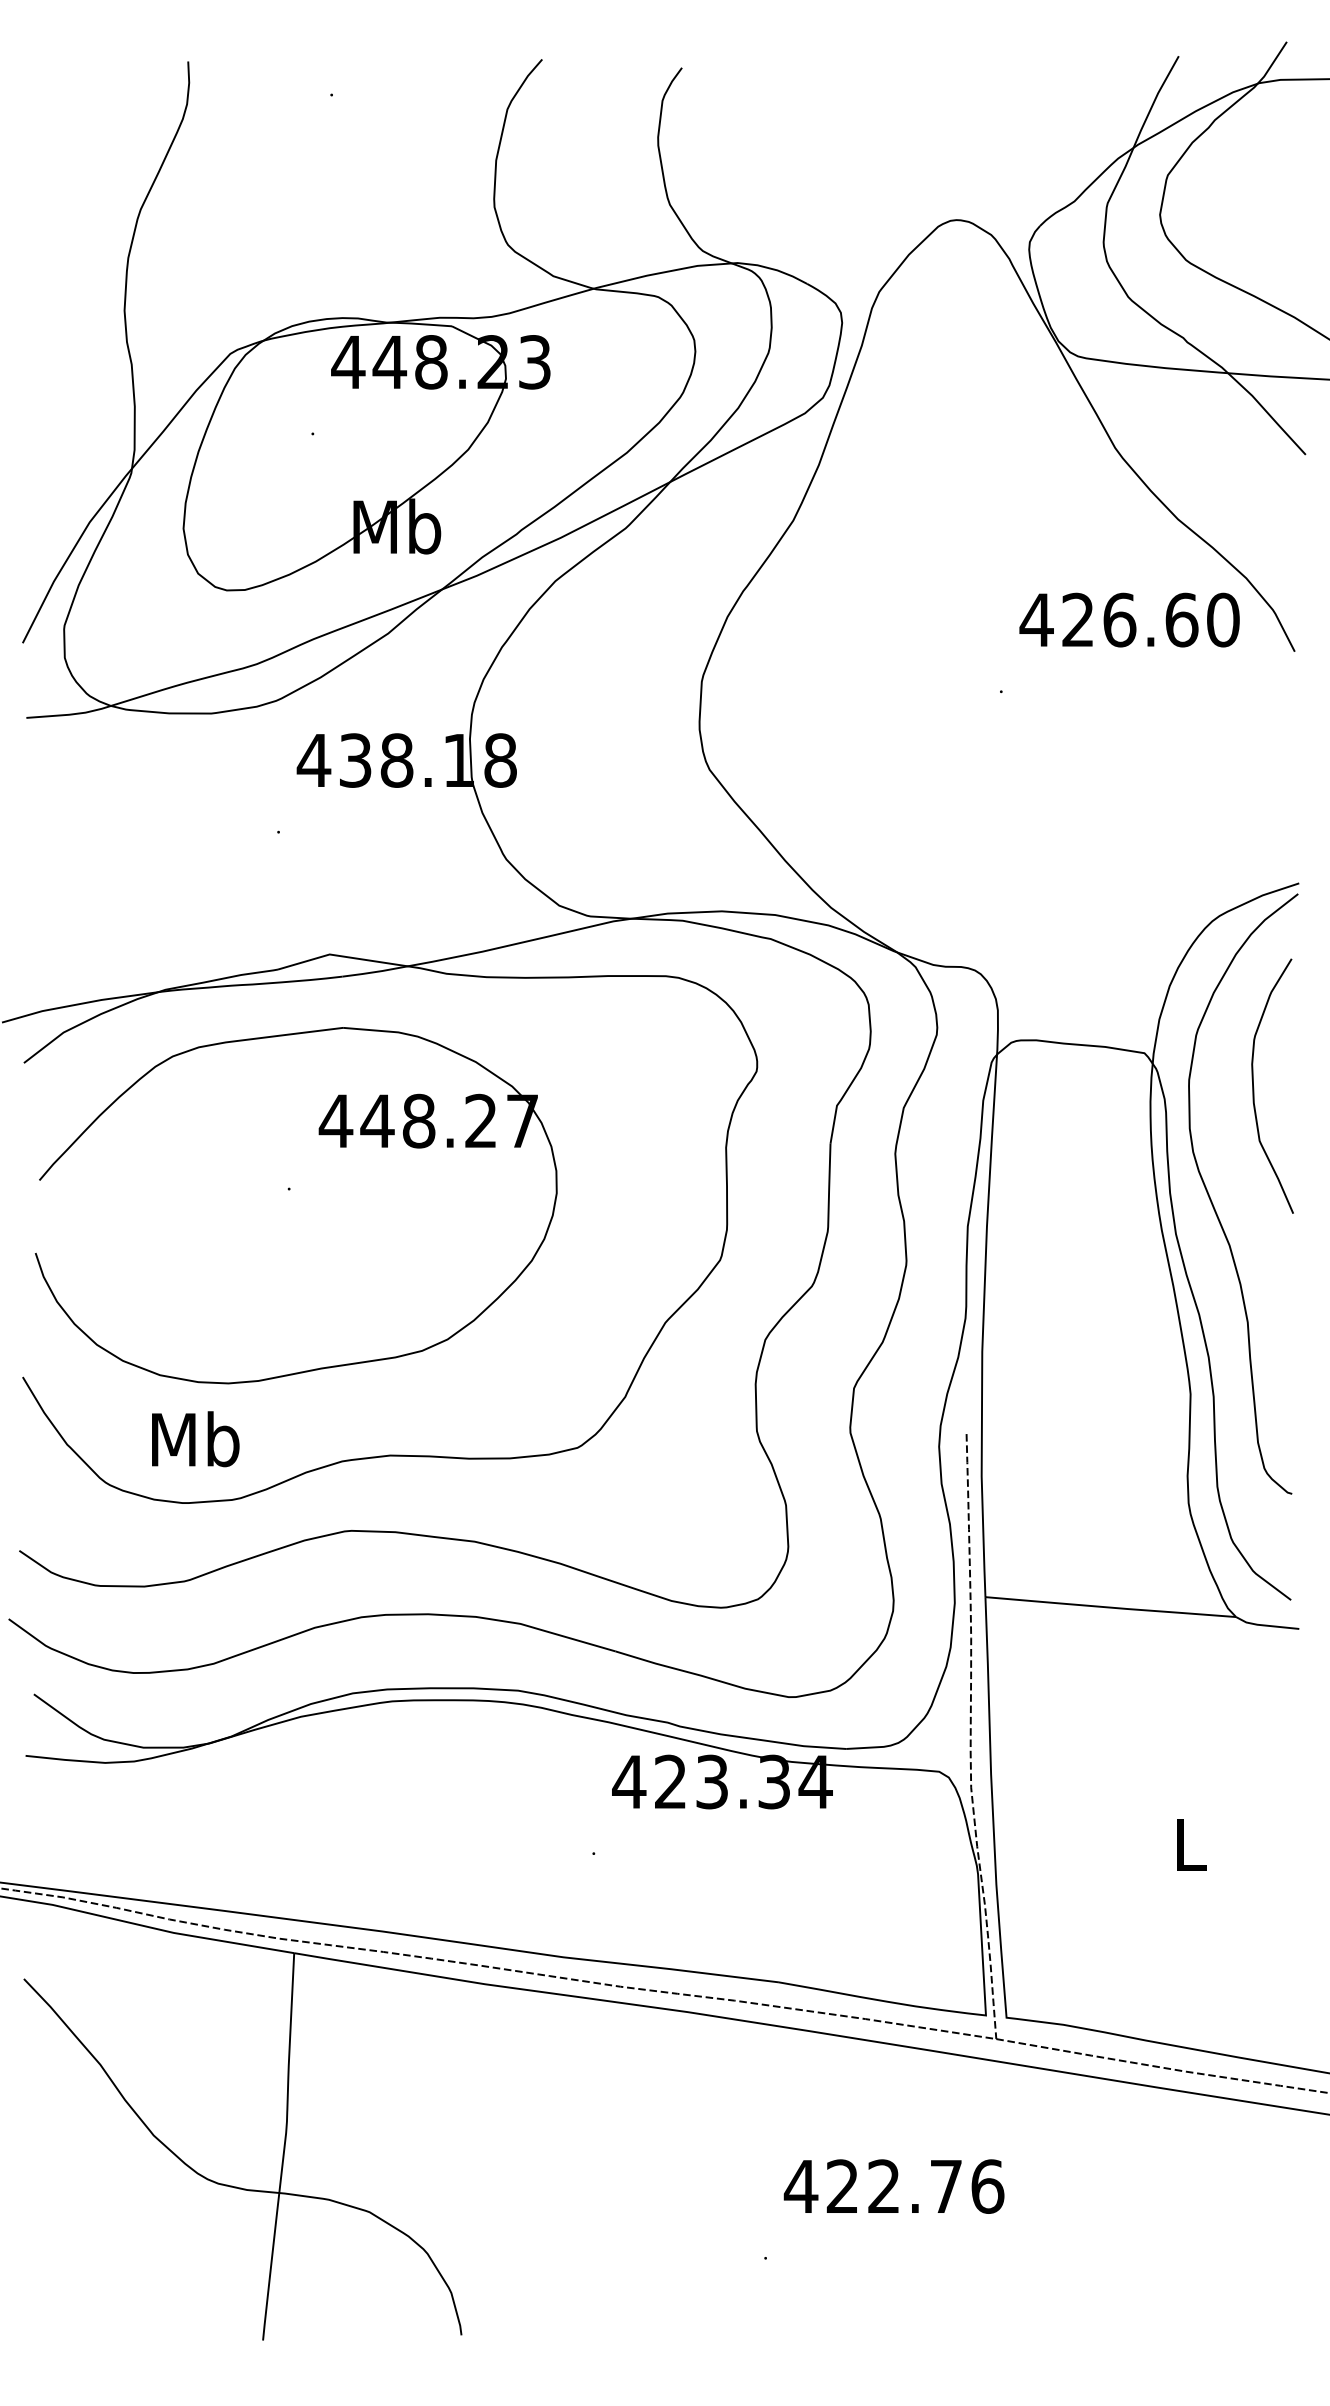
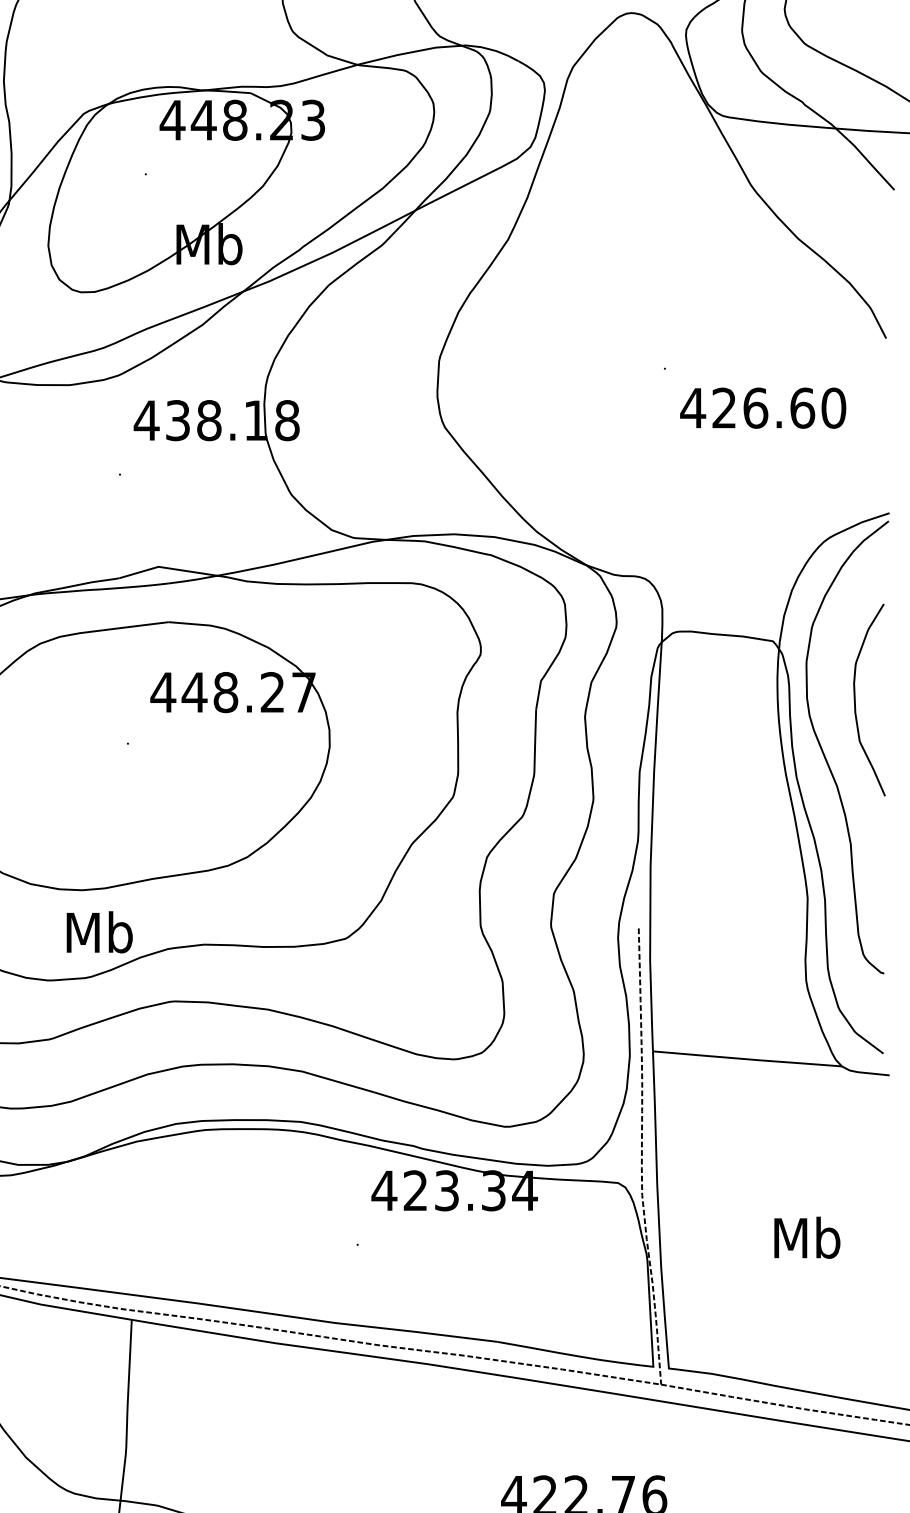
text: (1129, 619) -> (763, 407), moved
curve: (1254, 1087) -> (855, 701), moved
text: (195, 1439) -> (99, 932), moved
text: (1190, 1844) -> (807, 1237), L -> Mb

